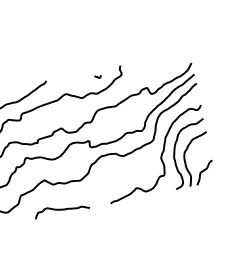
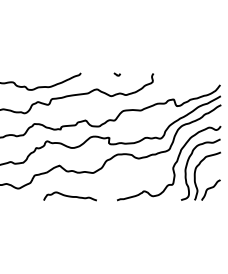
curve: (97, 76) -> (116, 74), moved

